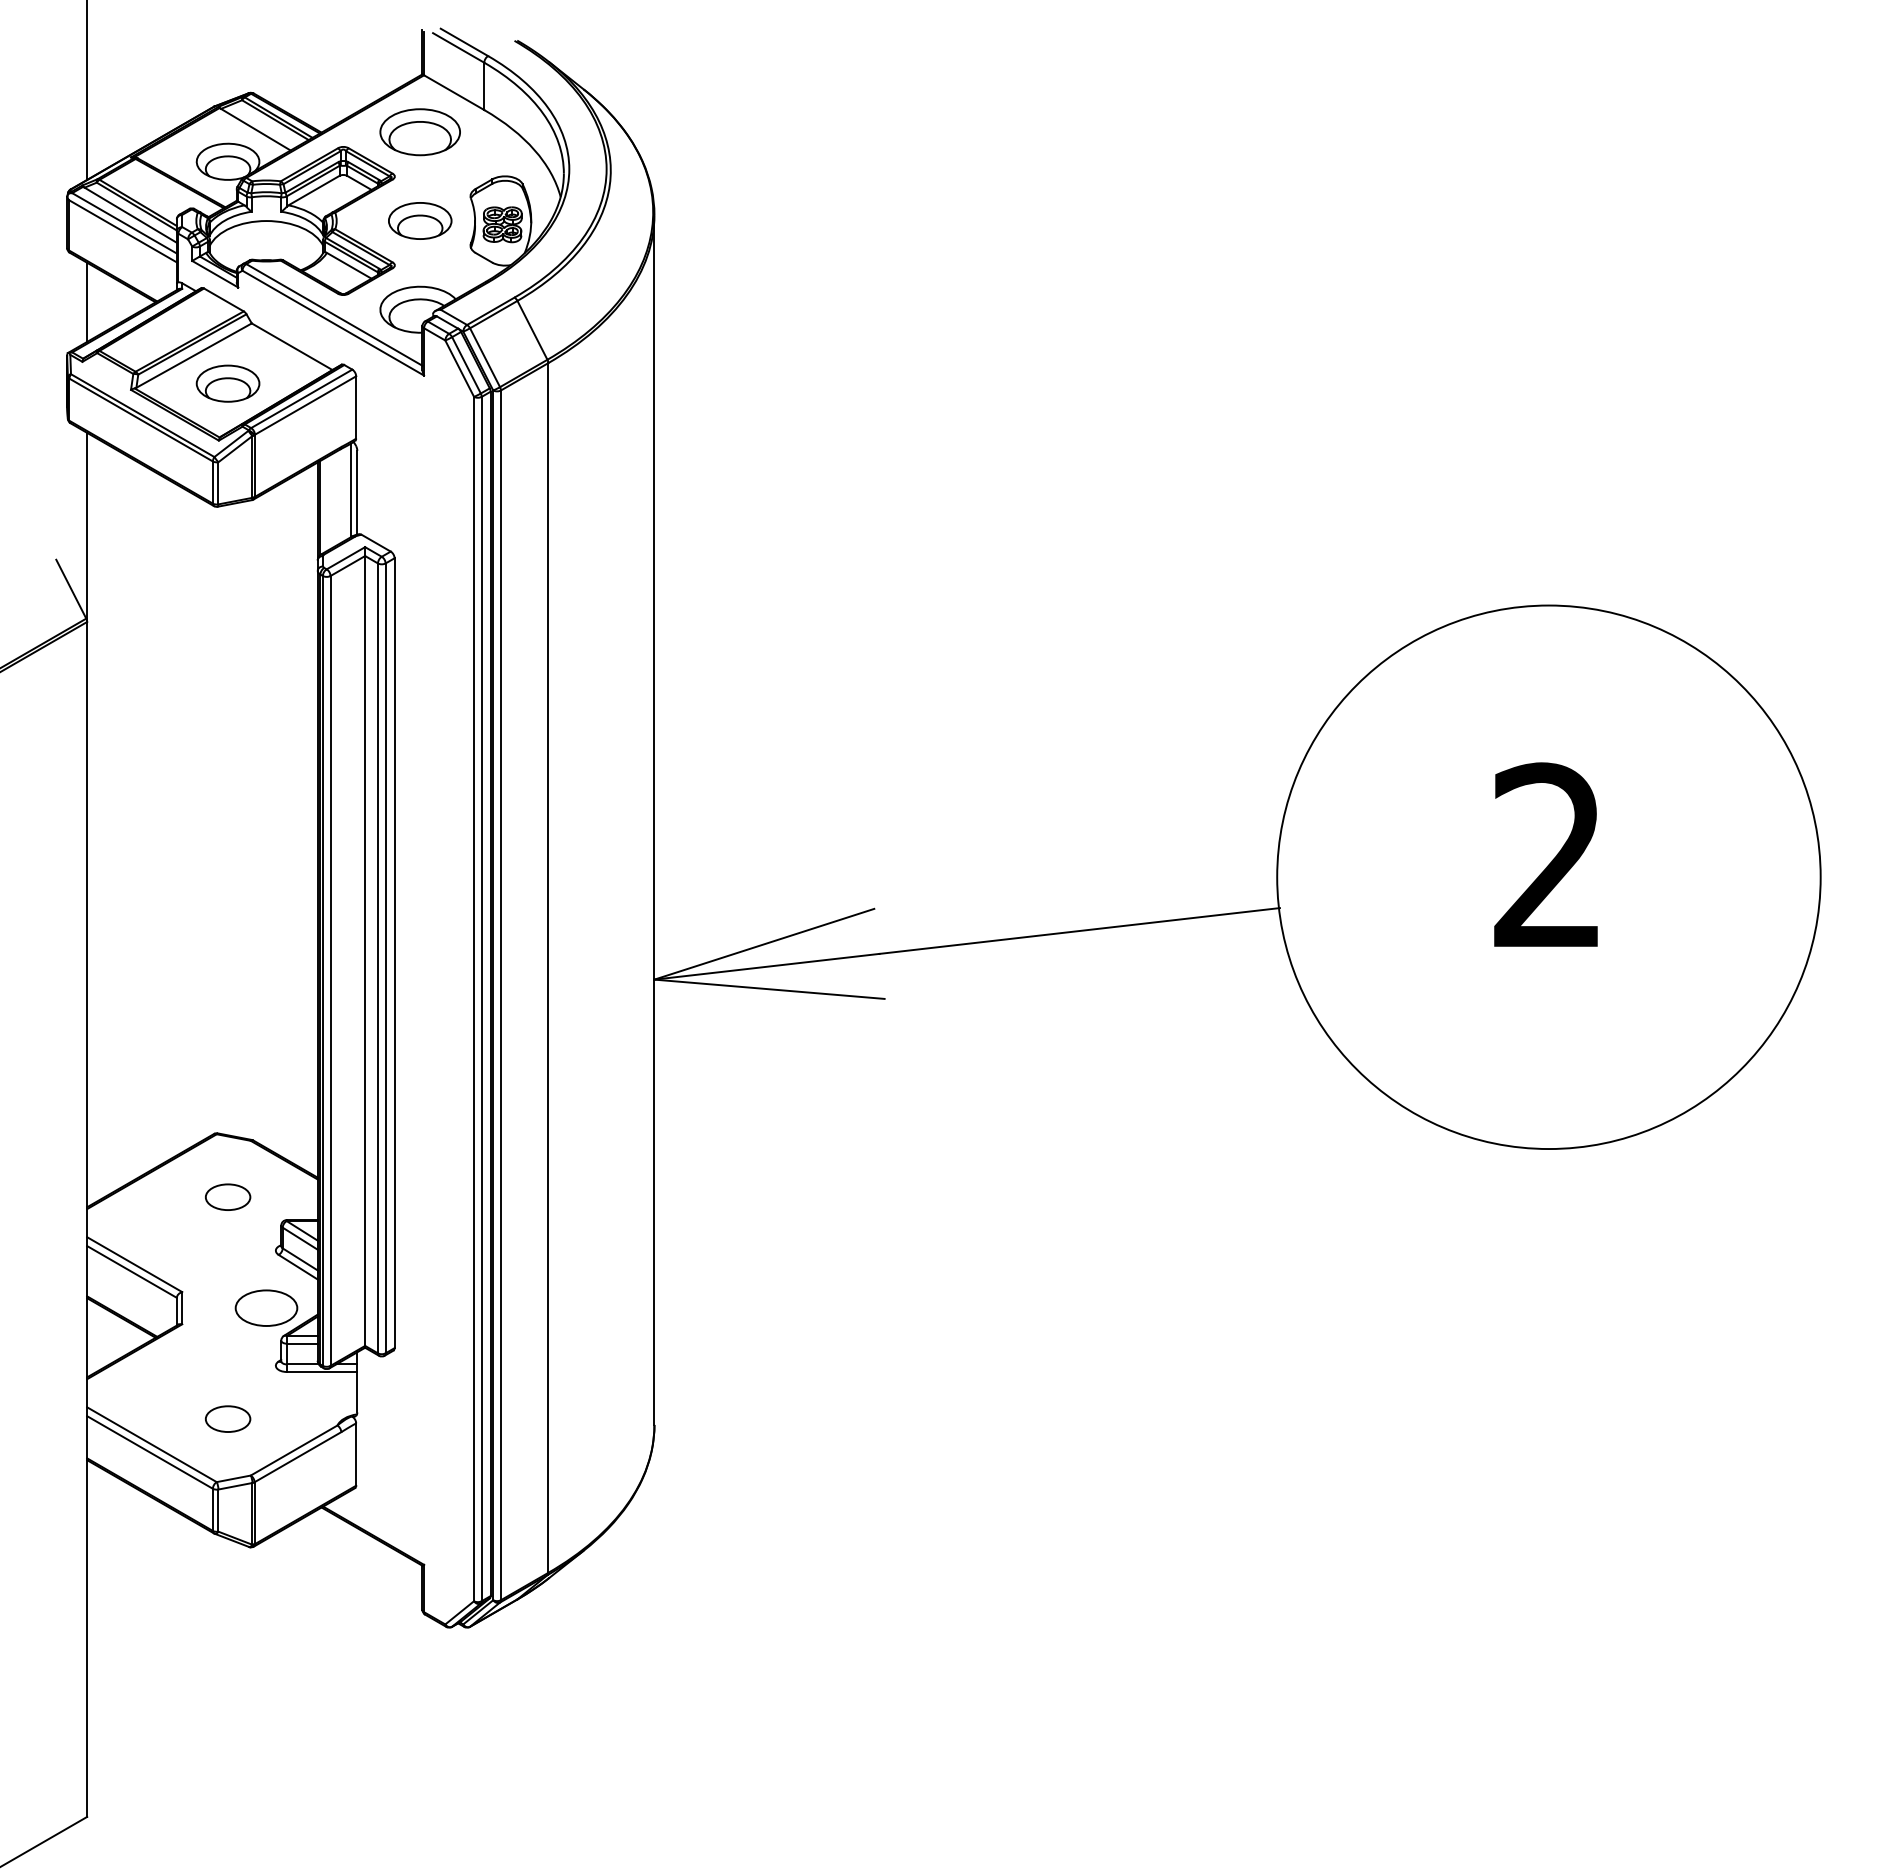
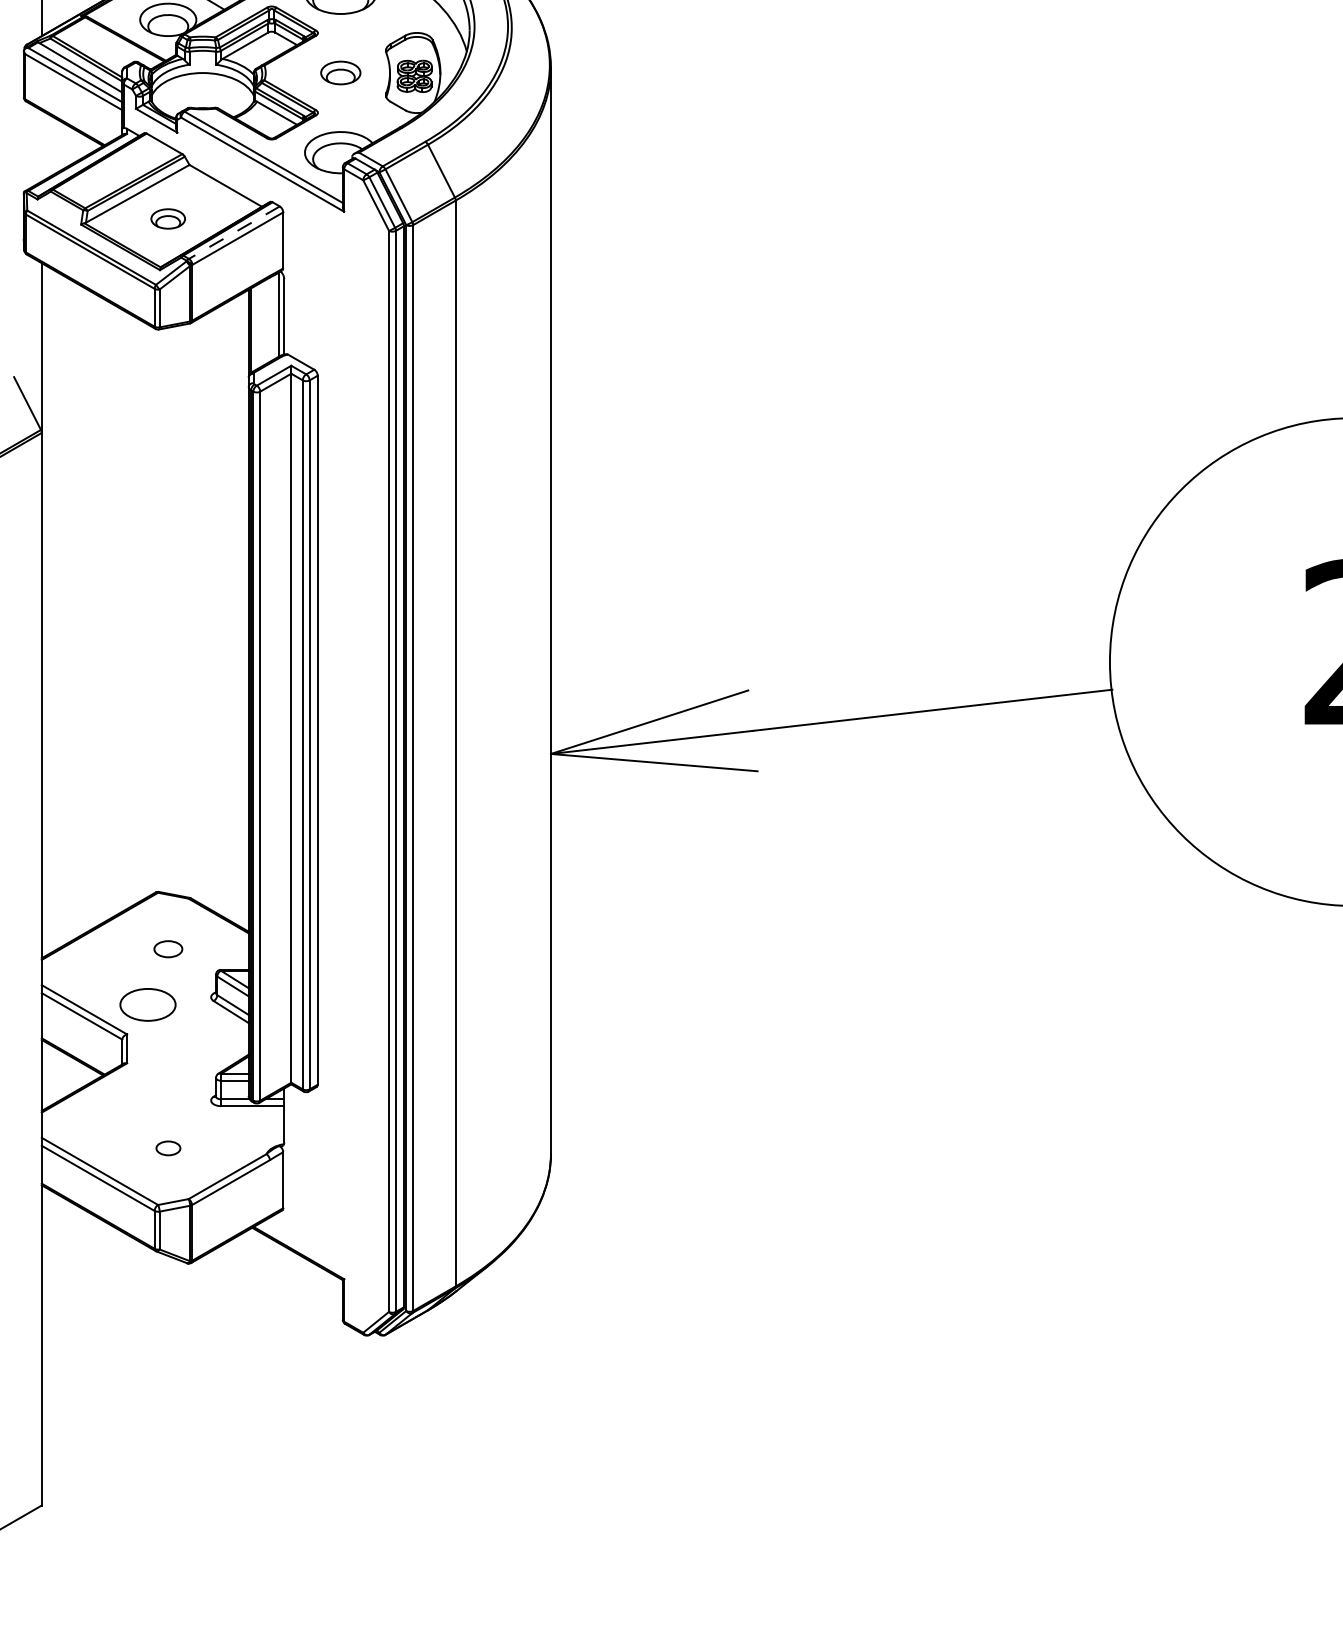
part: (420, 220) -> (340, 72), size x0.7
line: (87, 301) -> (42, 145), removed
part: (227, 383) -> (167, 218), size x0.6
line: (301, 399) -> (234, 233), solid -> dashed
part: (228, 1196) -> (168, 948), size x0.7
part: (266, 1307) -> (148, 1004), moved
part: (228, 1418) -> (168, 1147), size x0.6

